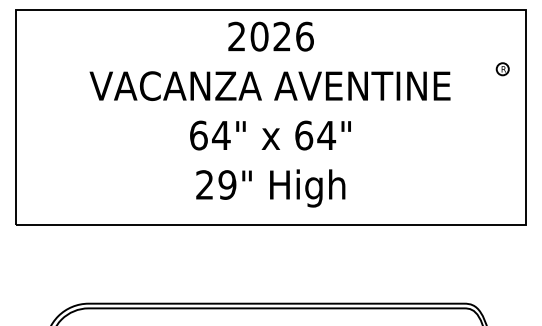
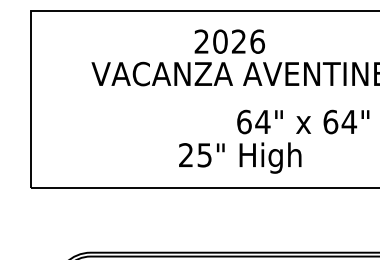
text: (270, 36) -> (229, 41), moved
text: (270, 135) -> (303, 122), moved
text: (227, 184) -> (204, 154), 29" -> 25"

